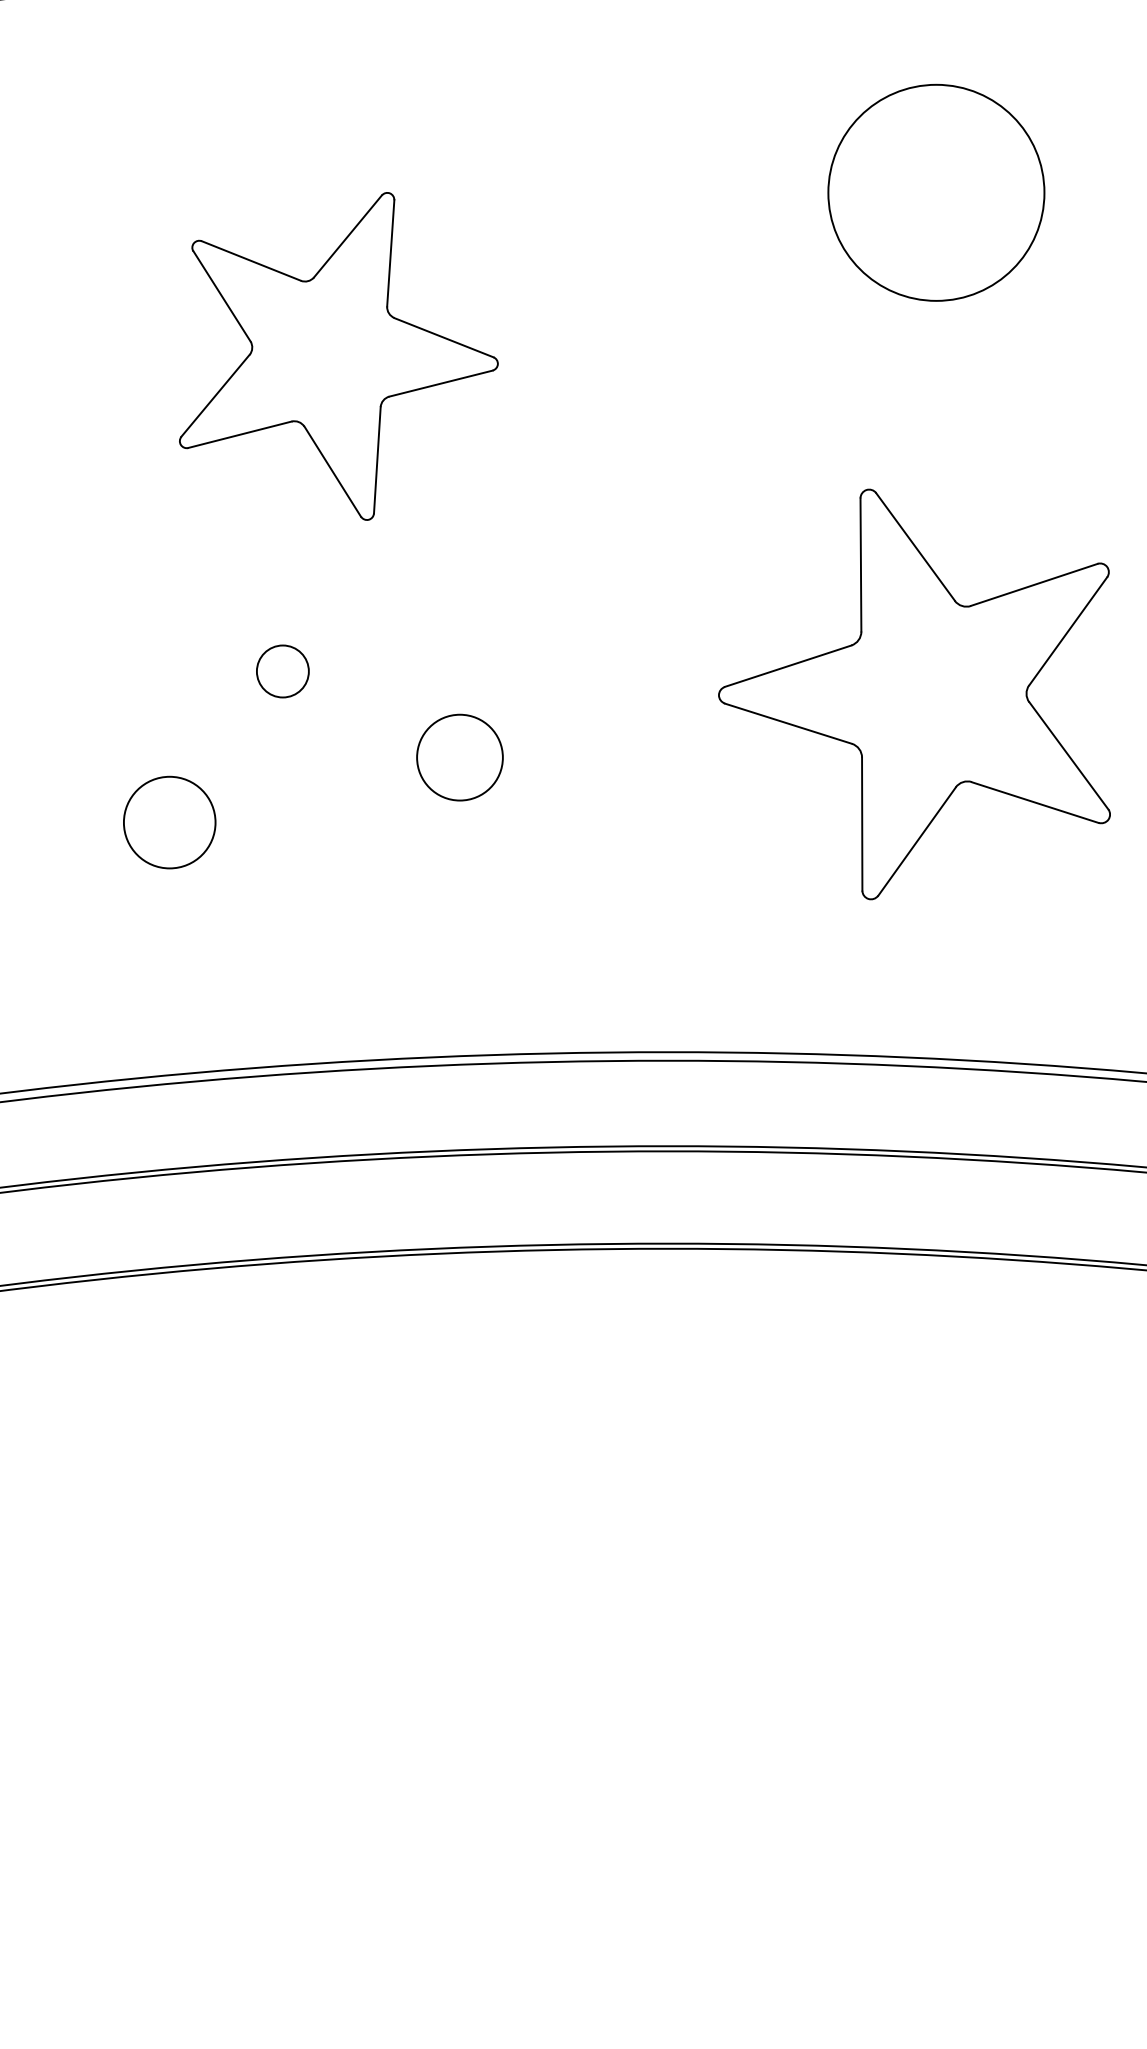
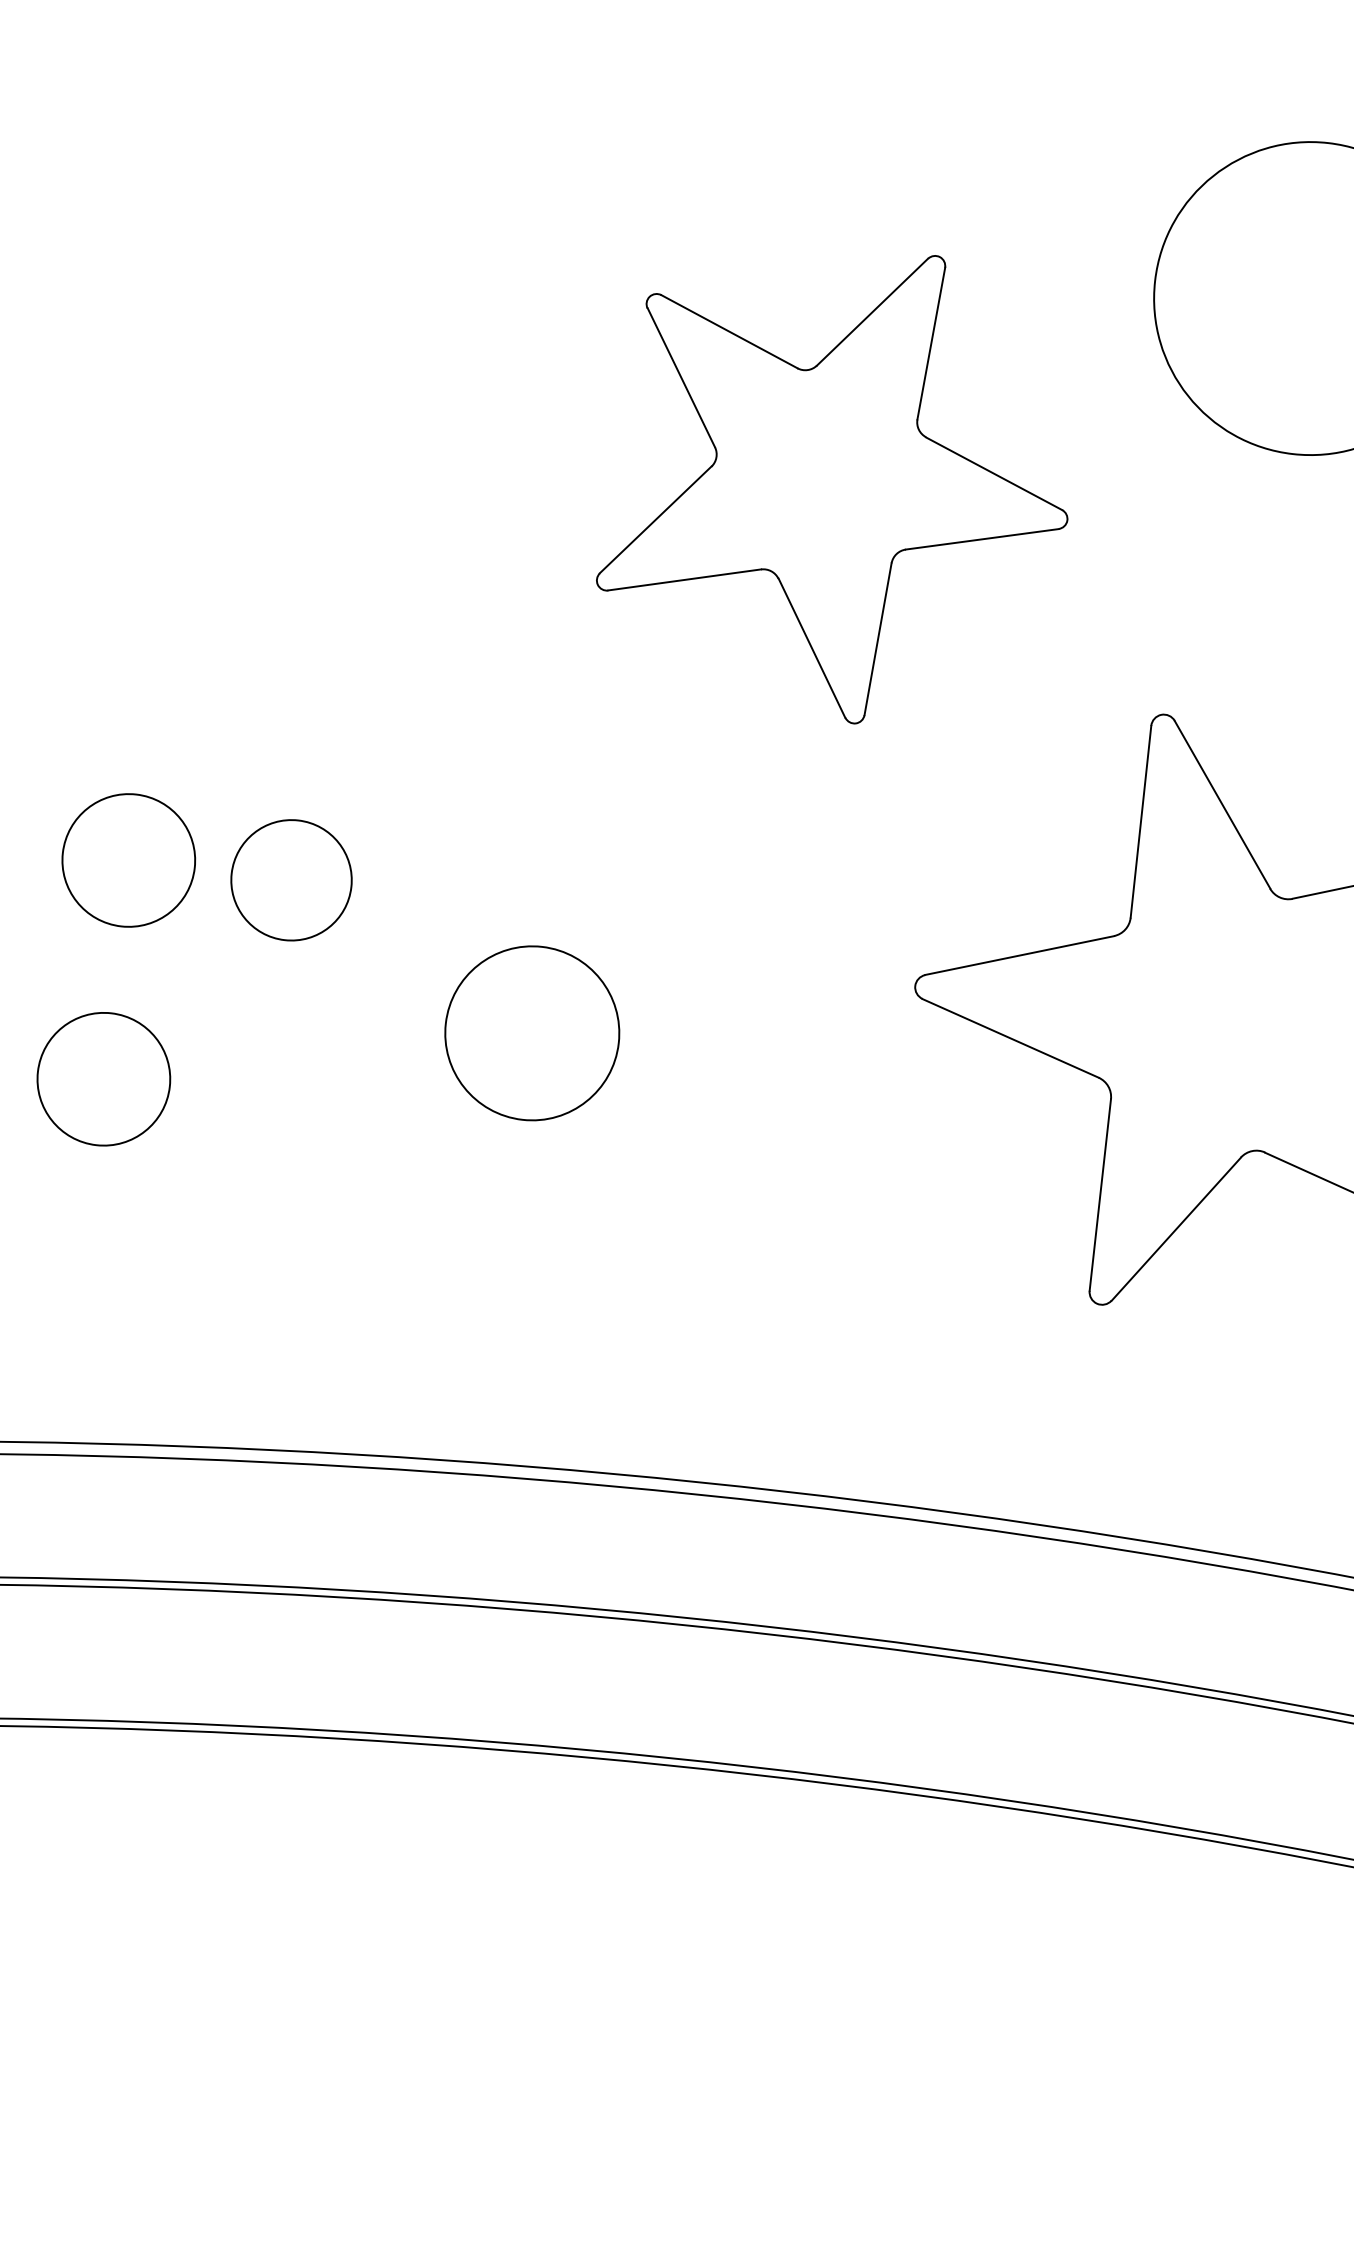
part: (338, 356) -> (839, 483), moved
circle: (169, 670) -> (128, 860), added
circle: (282, 671) -> (290, 880), size x1.6
circle: (459, 757) -> (531, 1033), size x1.4

